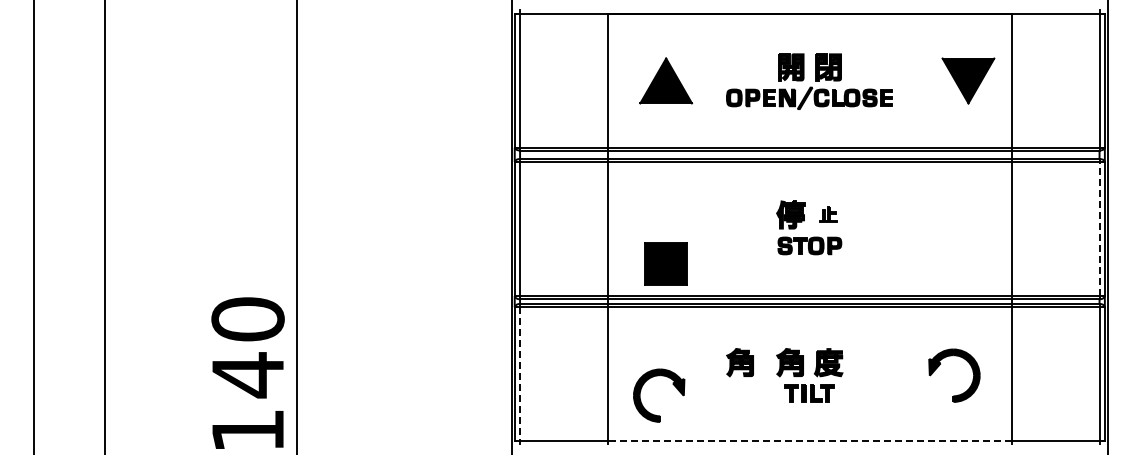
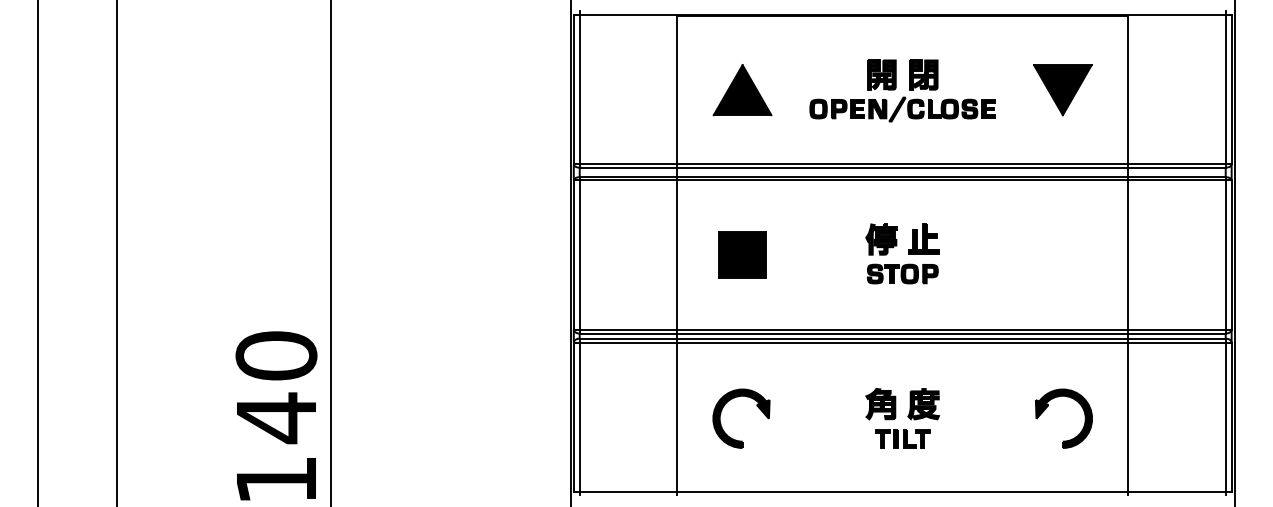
part: (968, 80) -> (1062, 89), moved
part: (828, 214) -> (923, 239), size x1.67
line: (1099, 228) -> (1225, 254), dashed -> solid
part: (665, 263) -> (741, 254), moved
part: (739, 362) -> (824, 403), removed
line: (520, 374) -> (580, 417), dashed -> solid
part: (672, 384) -> (756, 406), moved
line: (809, 441) -> (902, 492), dashed -> solid

